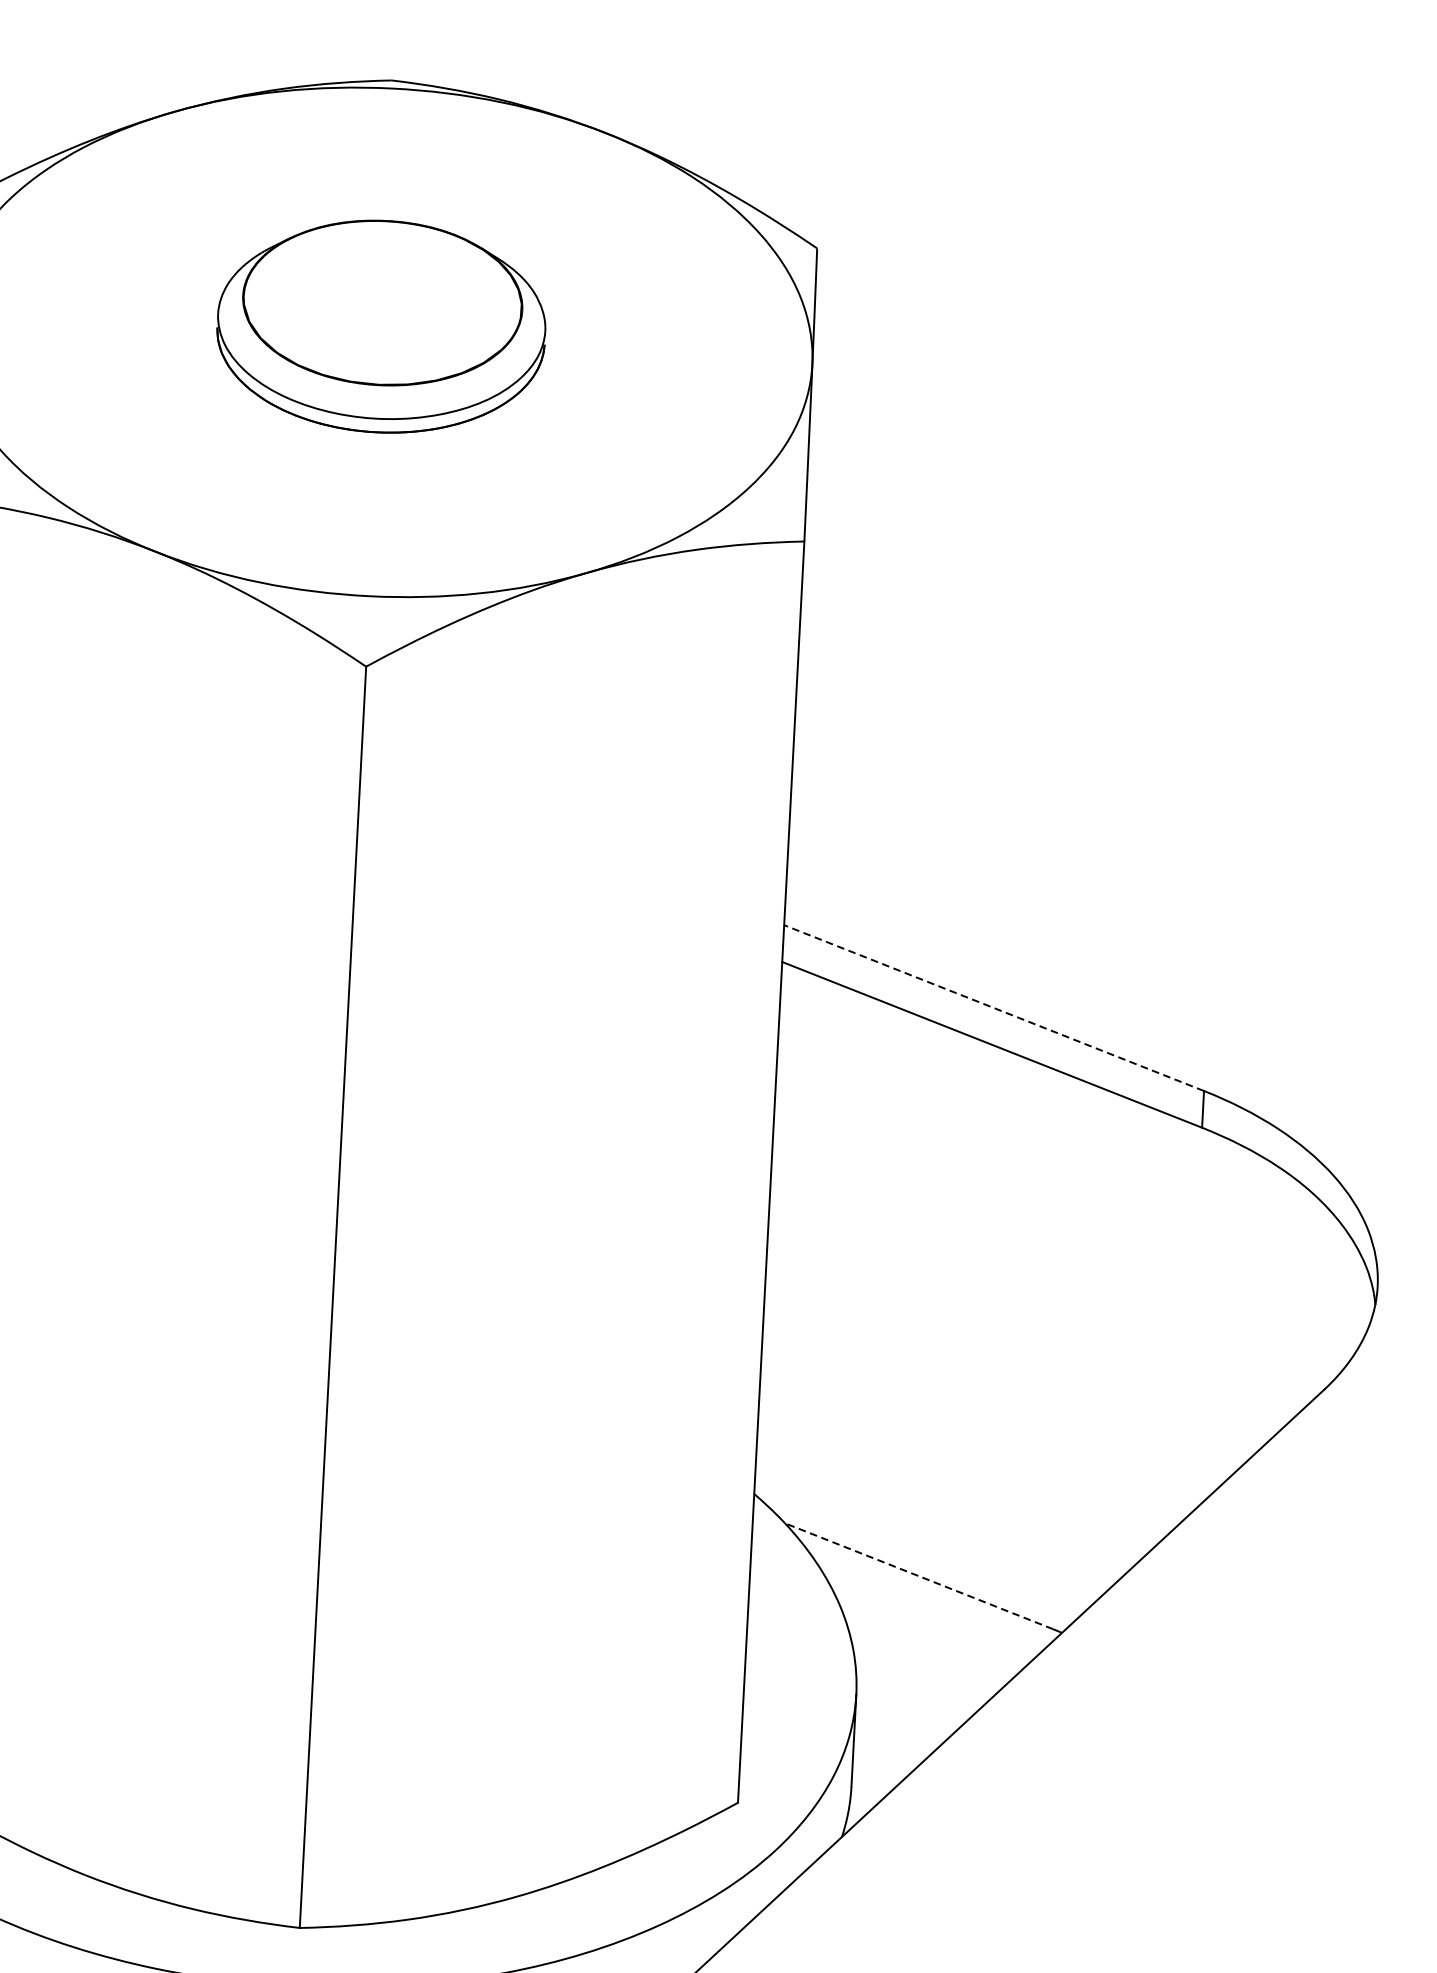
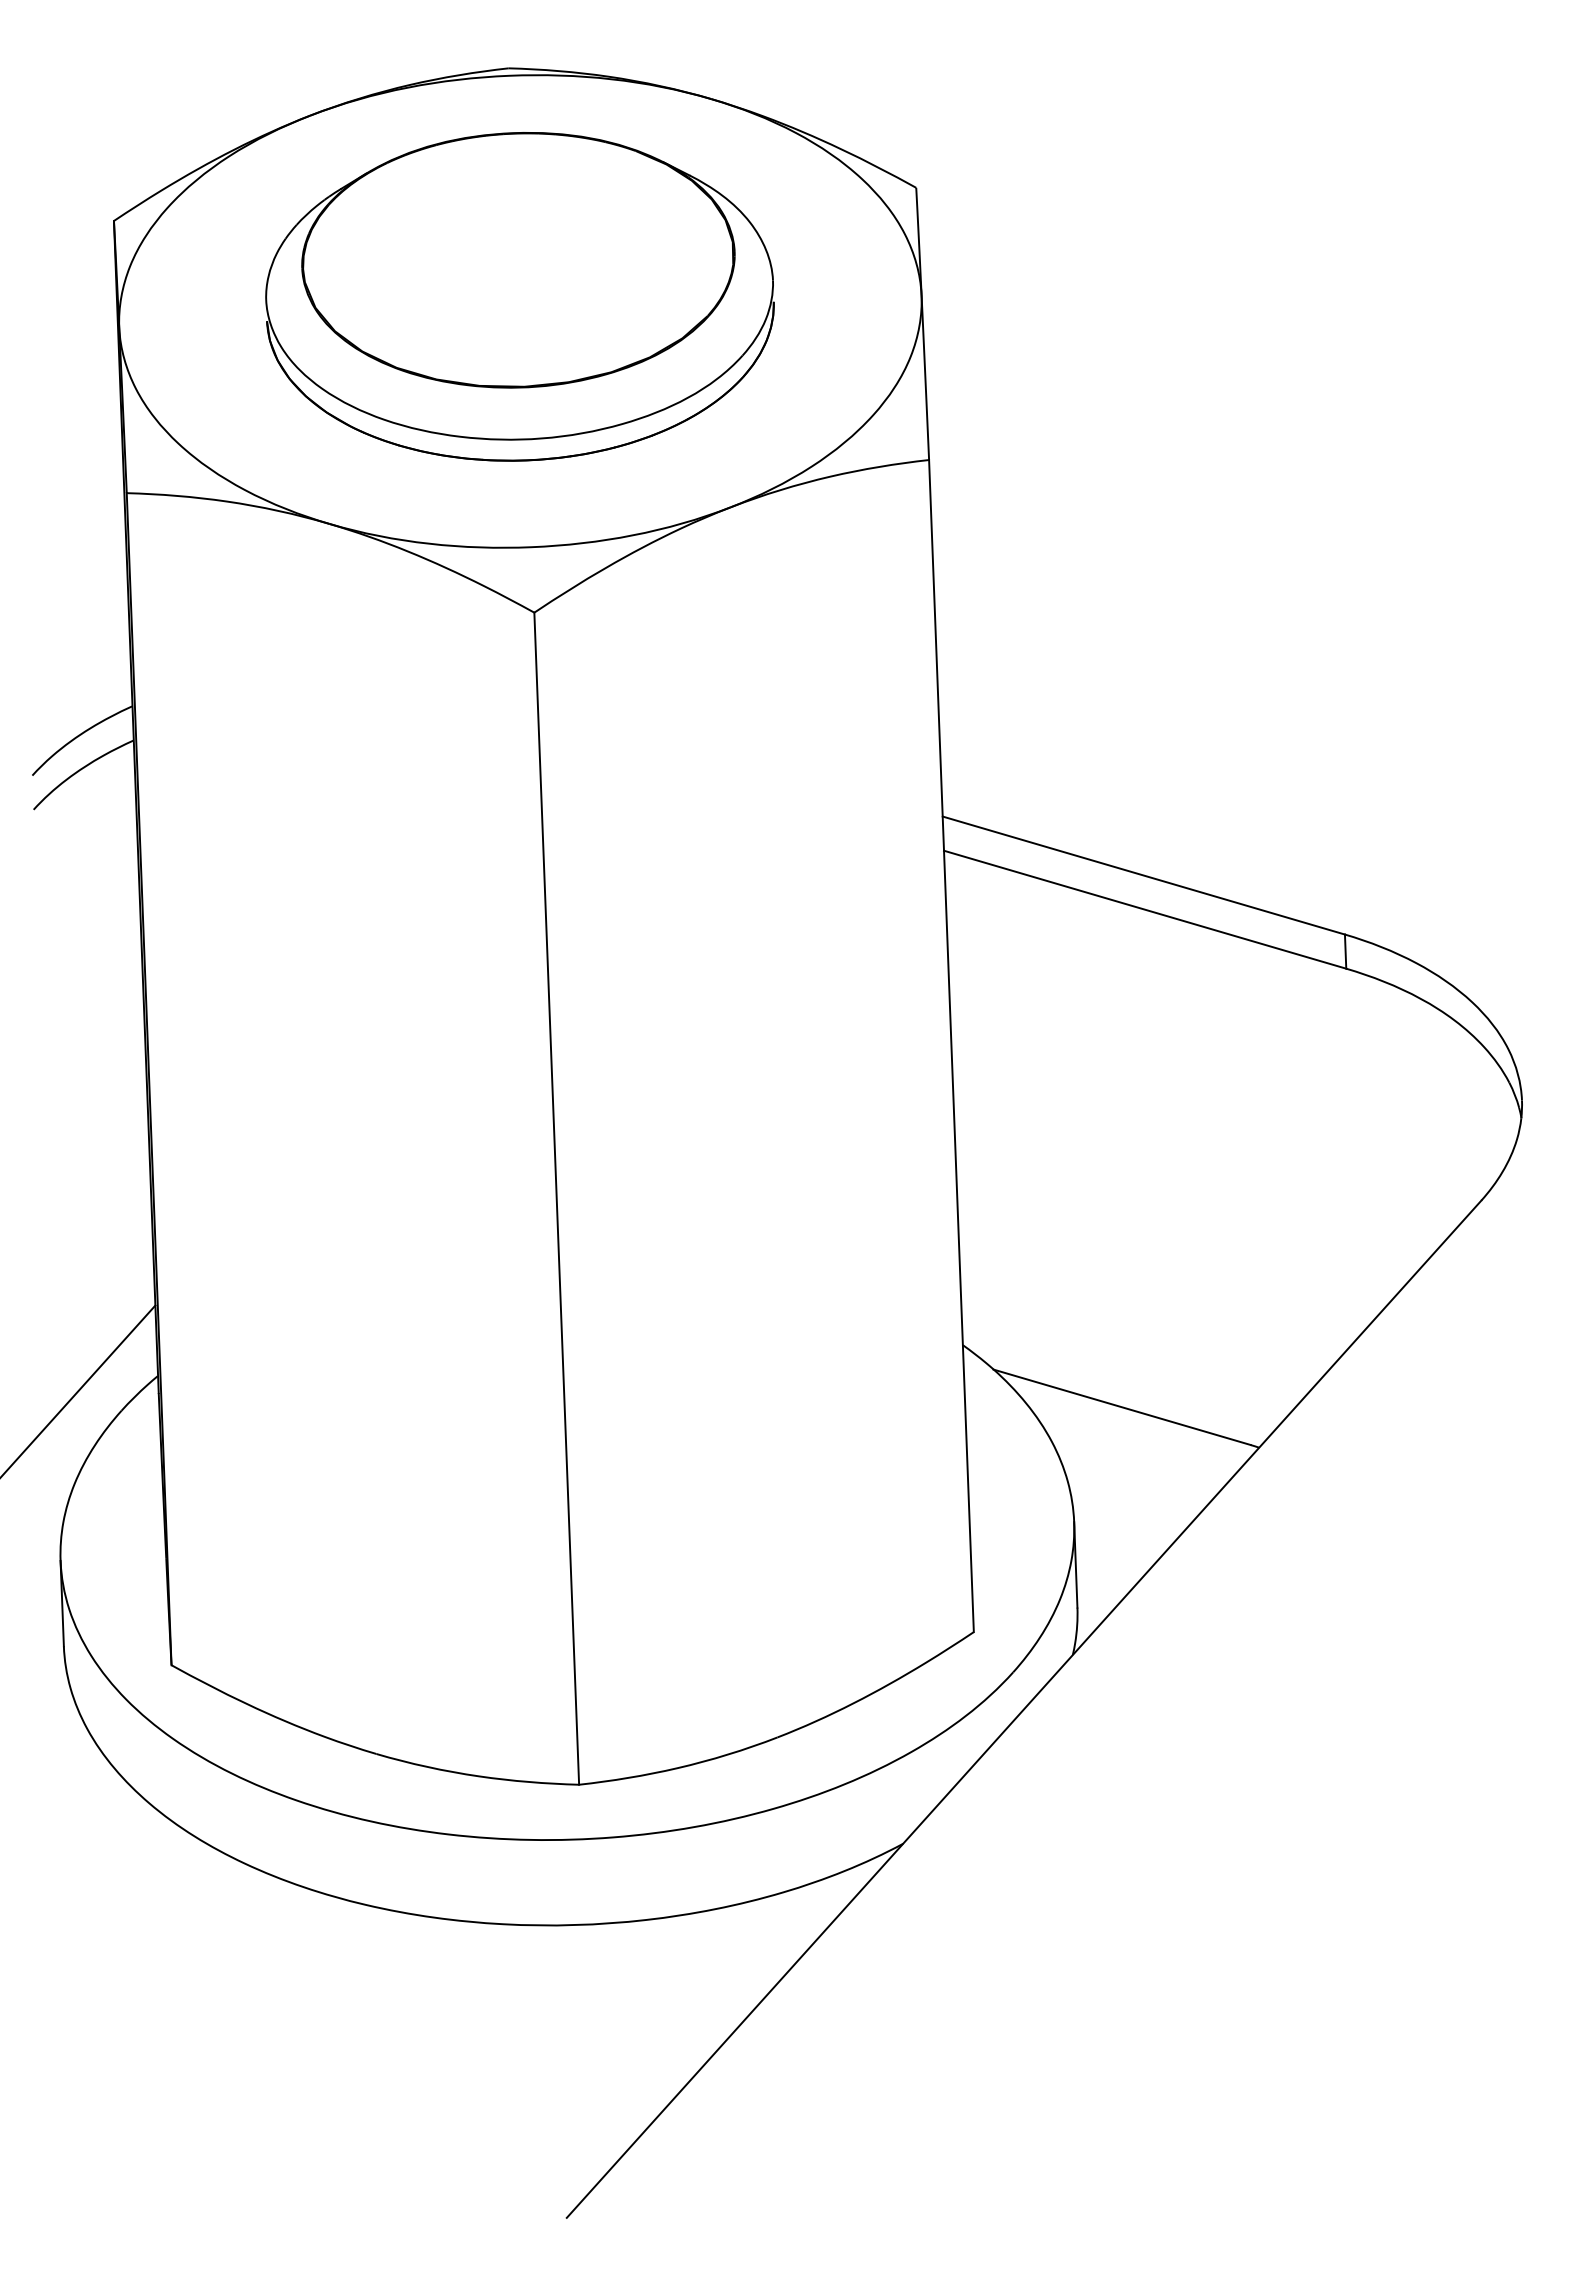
part: (381, 326) -> (519, 296), size x1.67
line: (993, 1008) -> (1143, 875), dashed -> solid
line: (918, 1576) -> (1121, 1407), dashed -> solid

